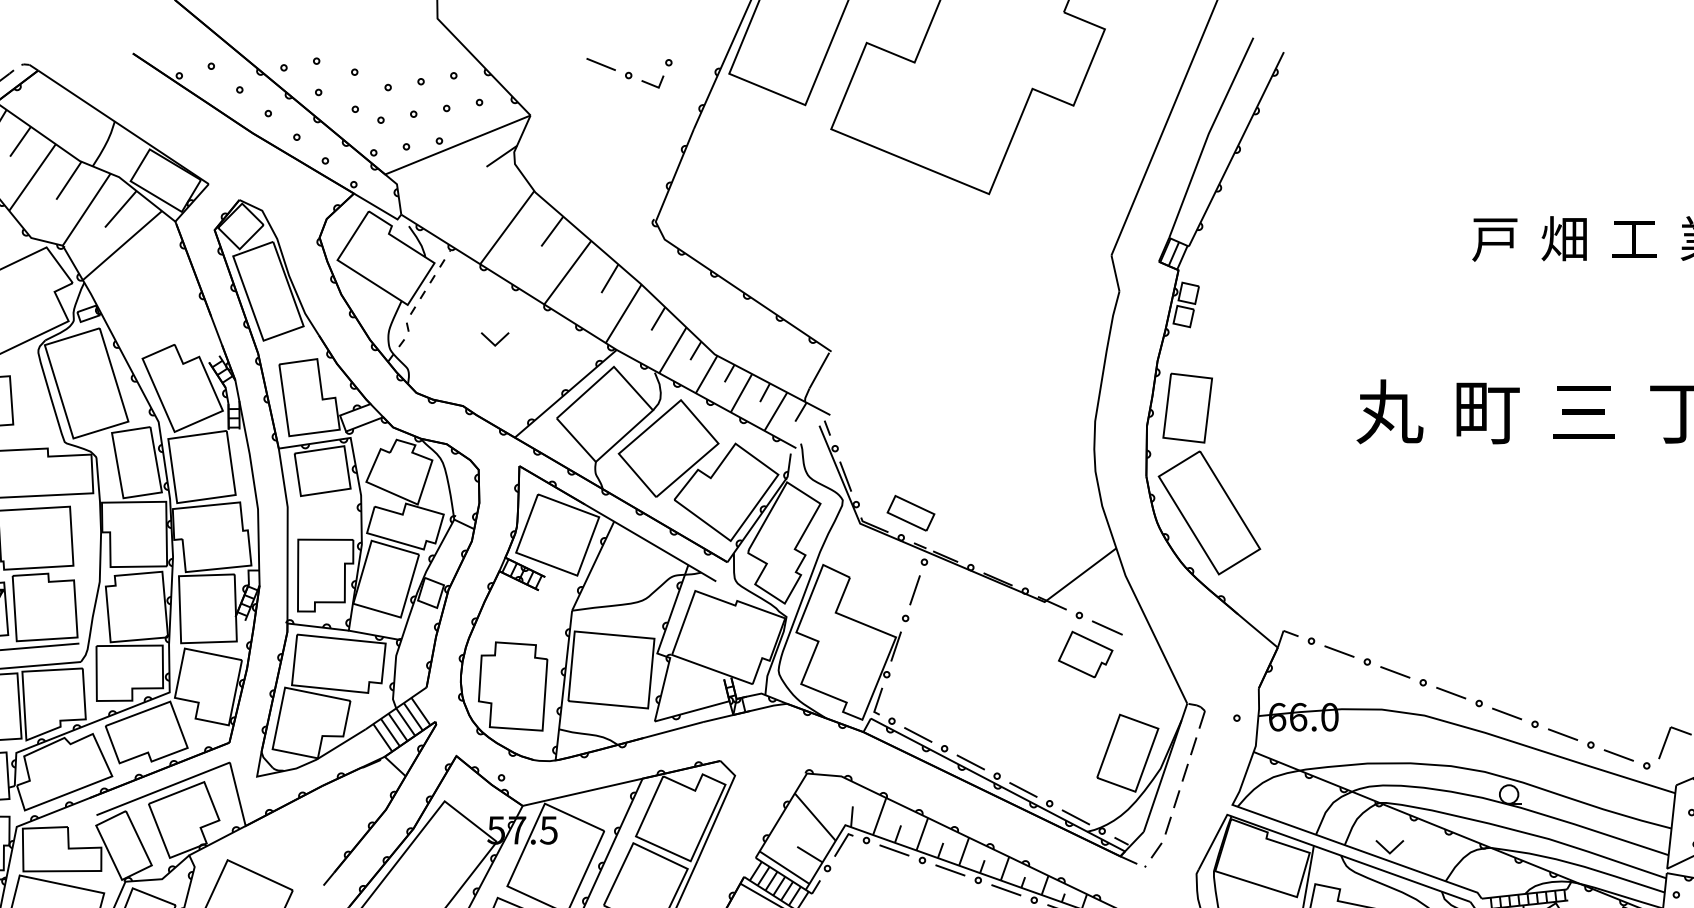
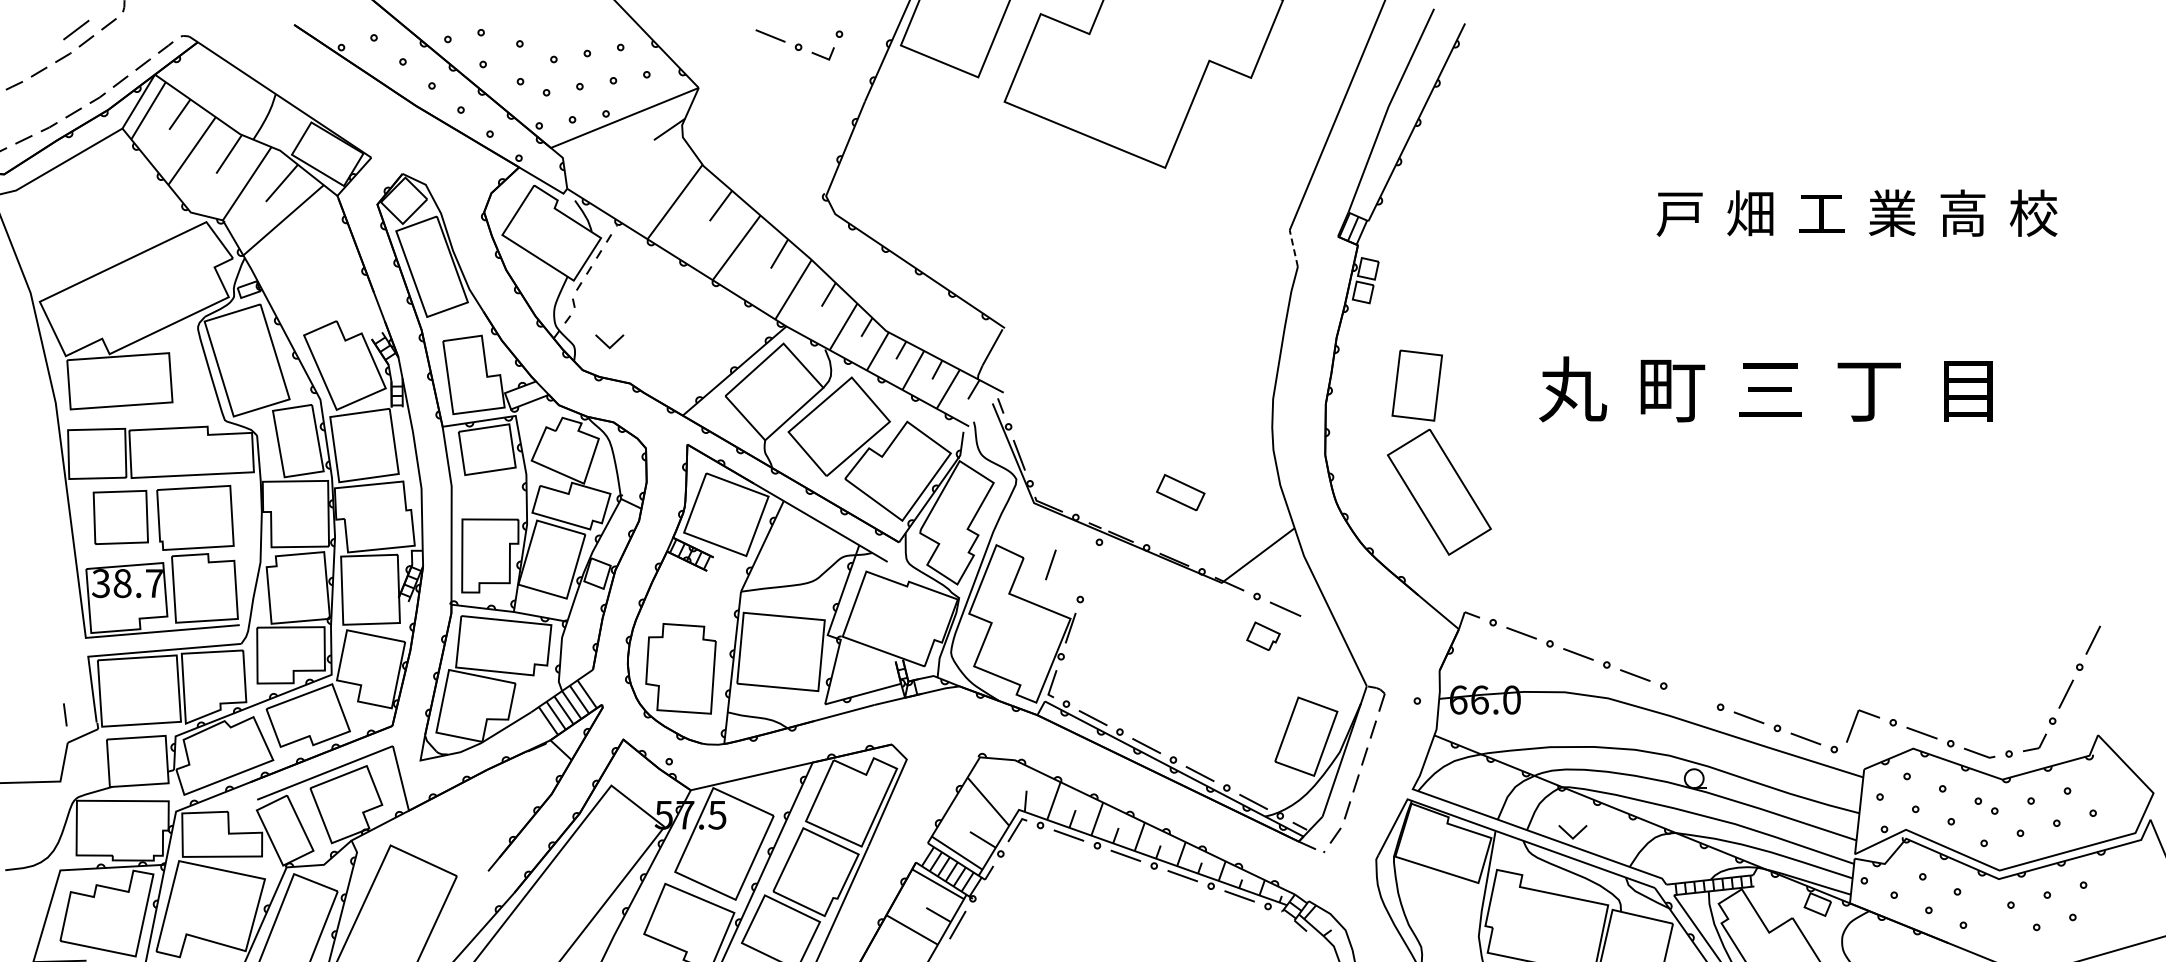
line: (1115, 273) -> (1293, 248), solid -> dashed
part: (494, 339) -> (609, 341), moved
part: (1209, 473) -> (1439, 452), moved
part: (910, 512) -> (1180, 491), moved
line: (914, 589) -> (1050, 564), moved
part: (1085, 654) -> (1263, 636), size x0.6
line: (1506, 713) -> (1691, 696), removed

